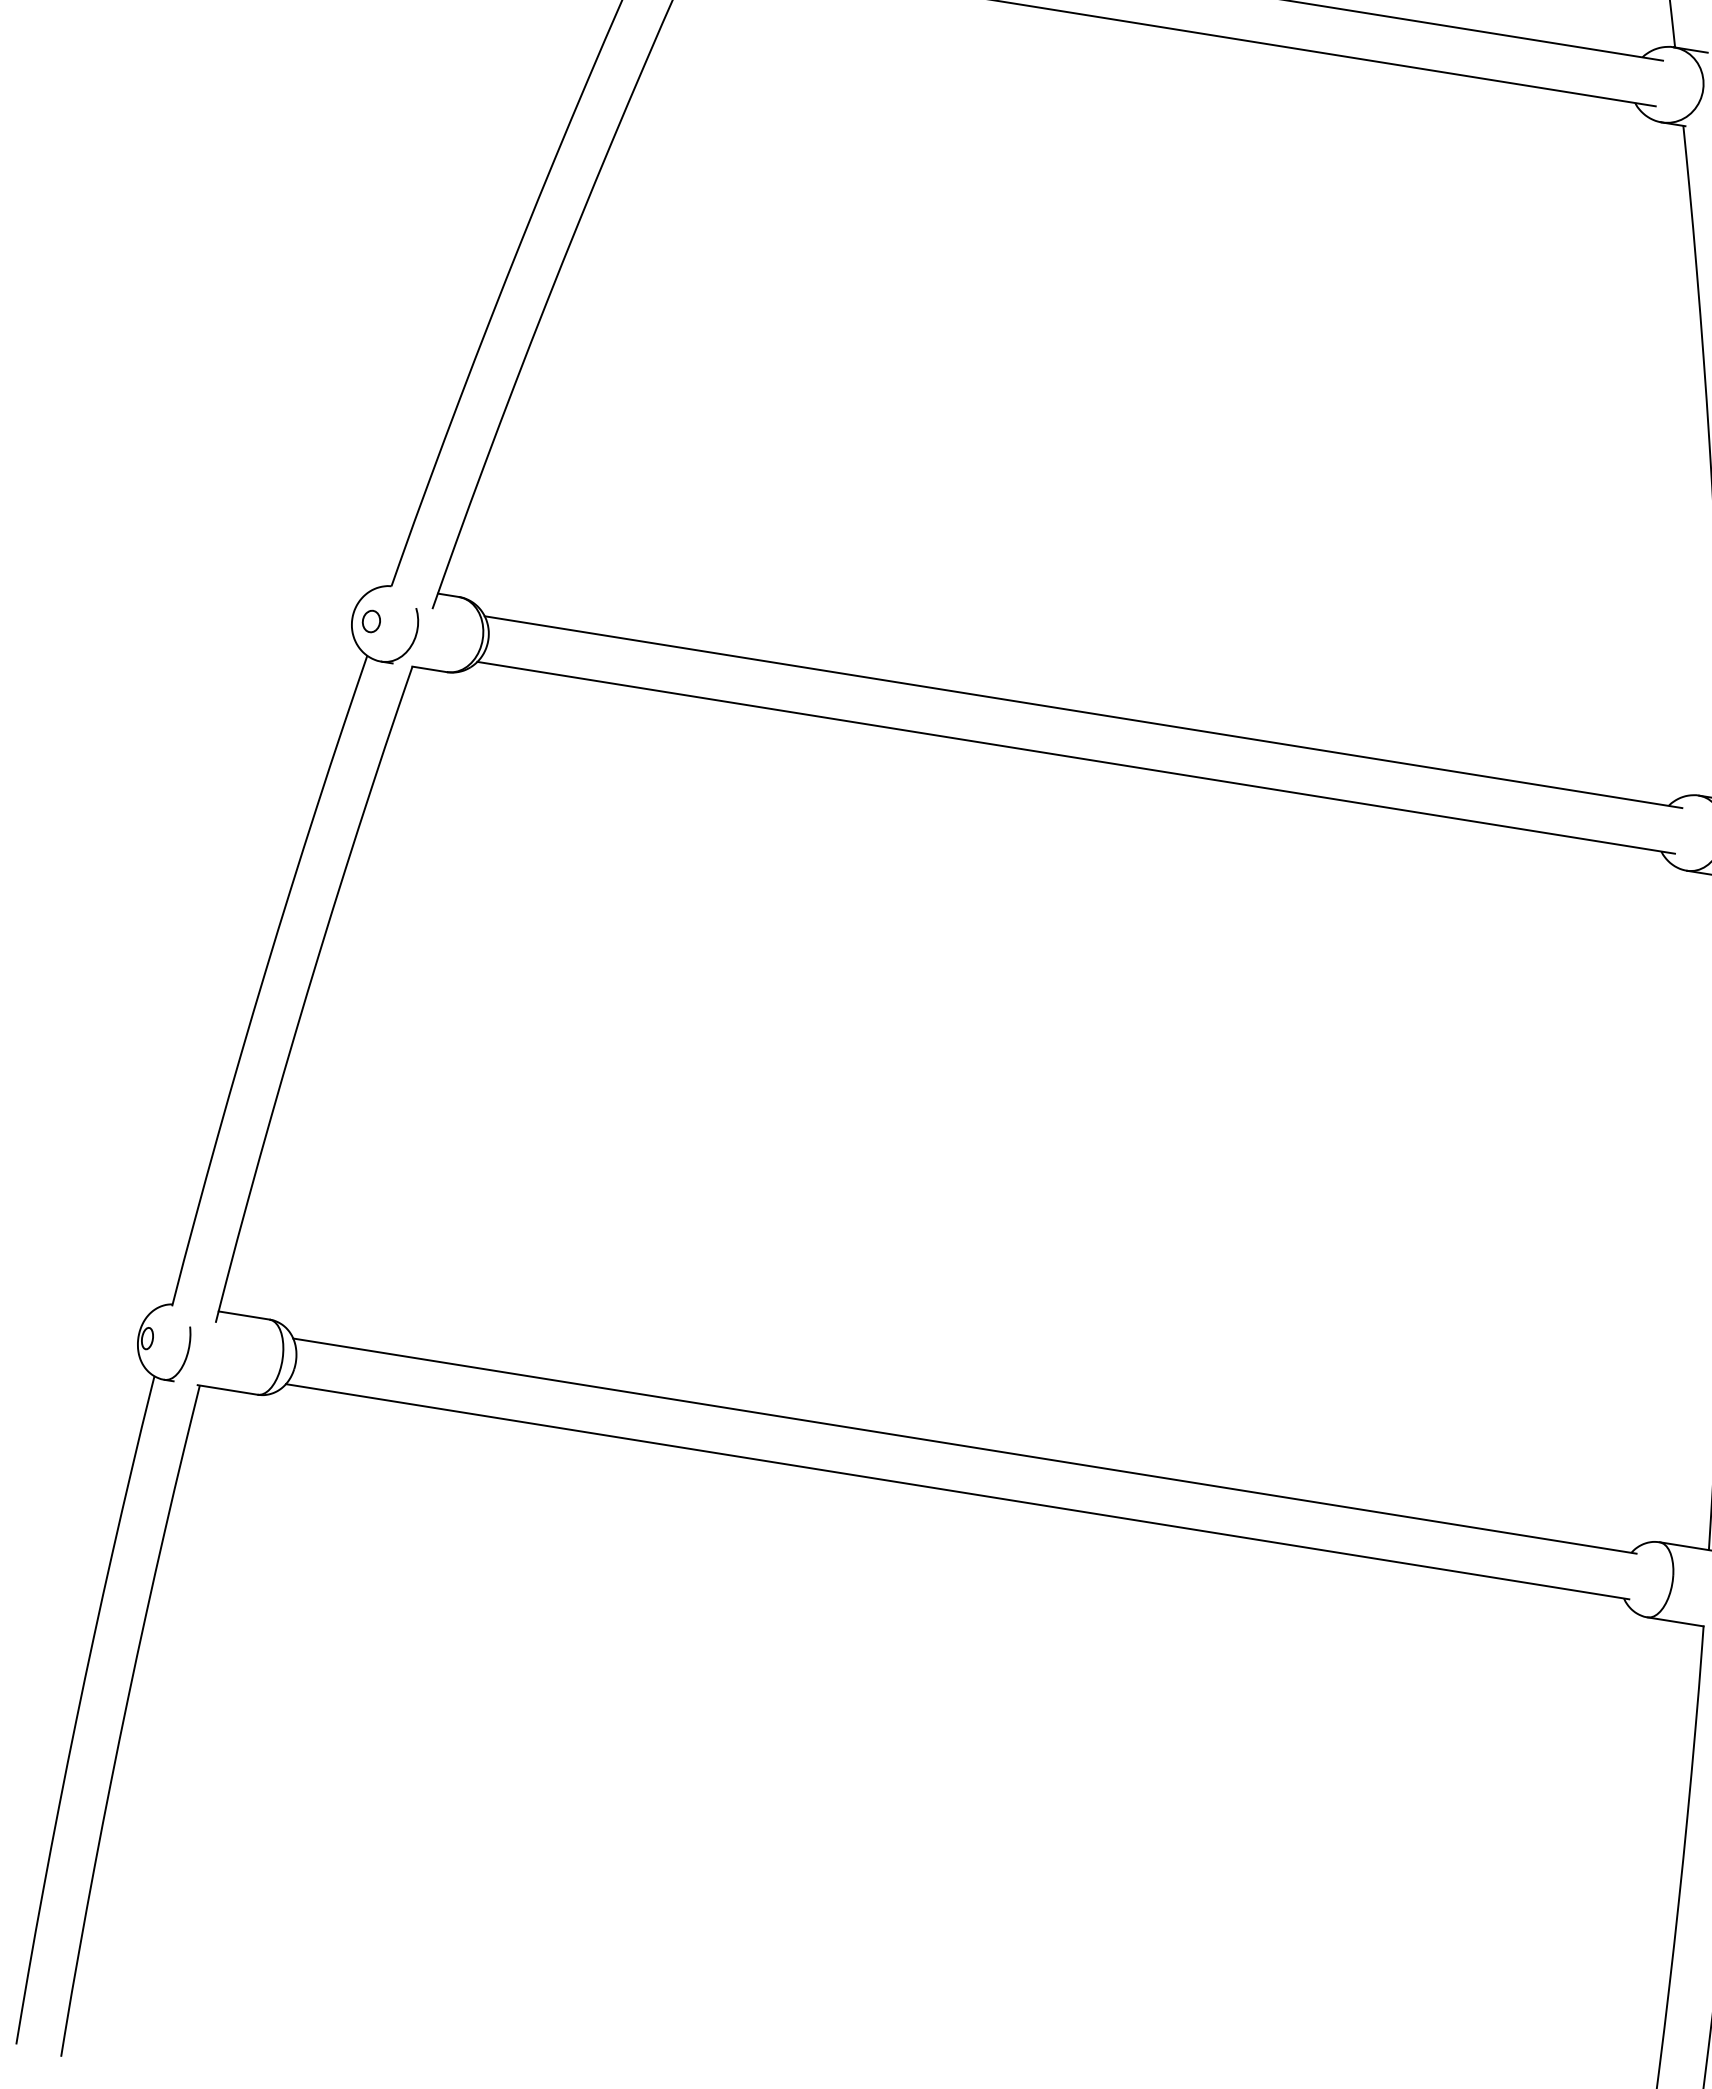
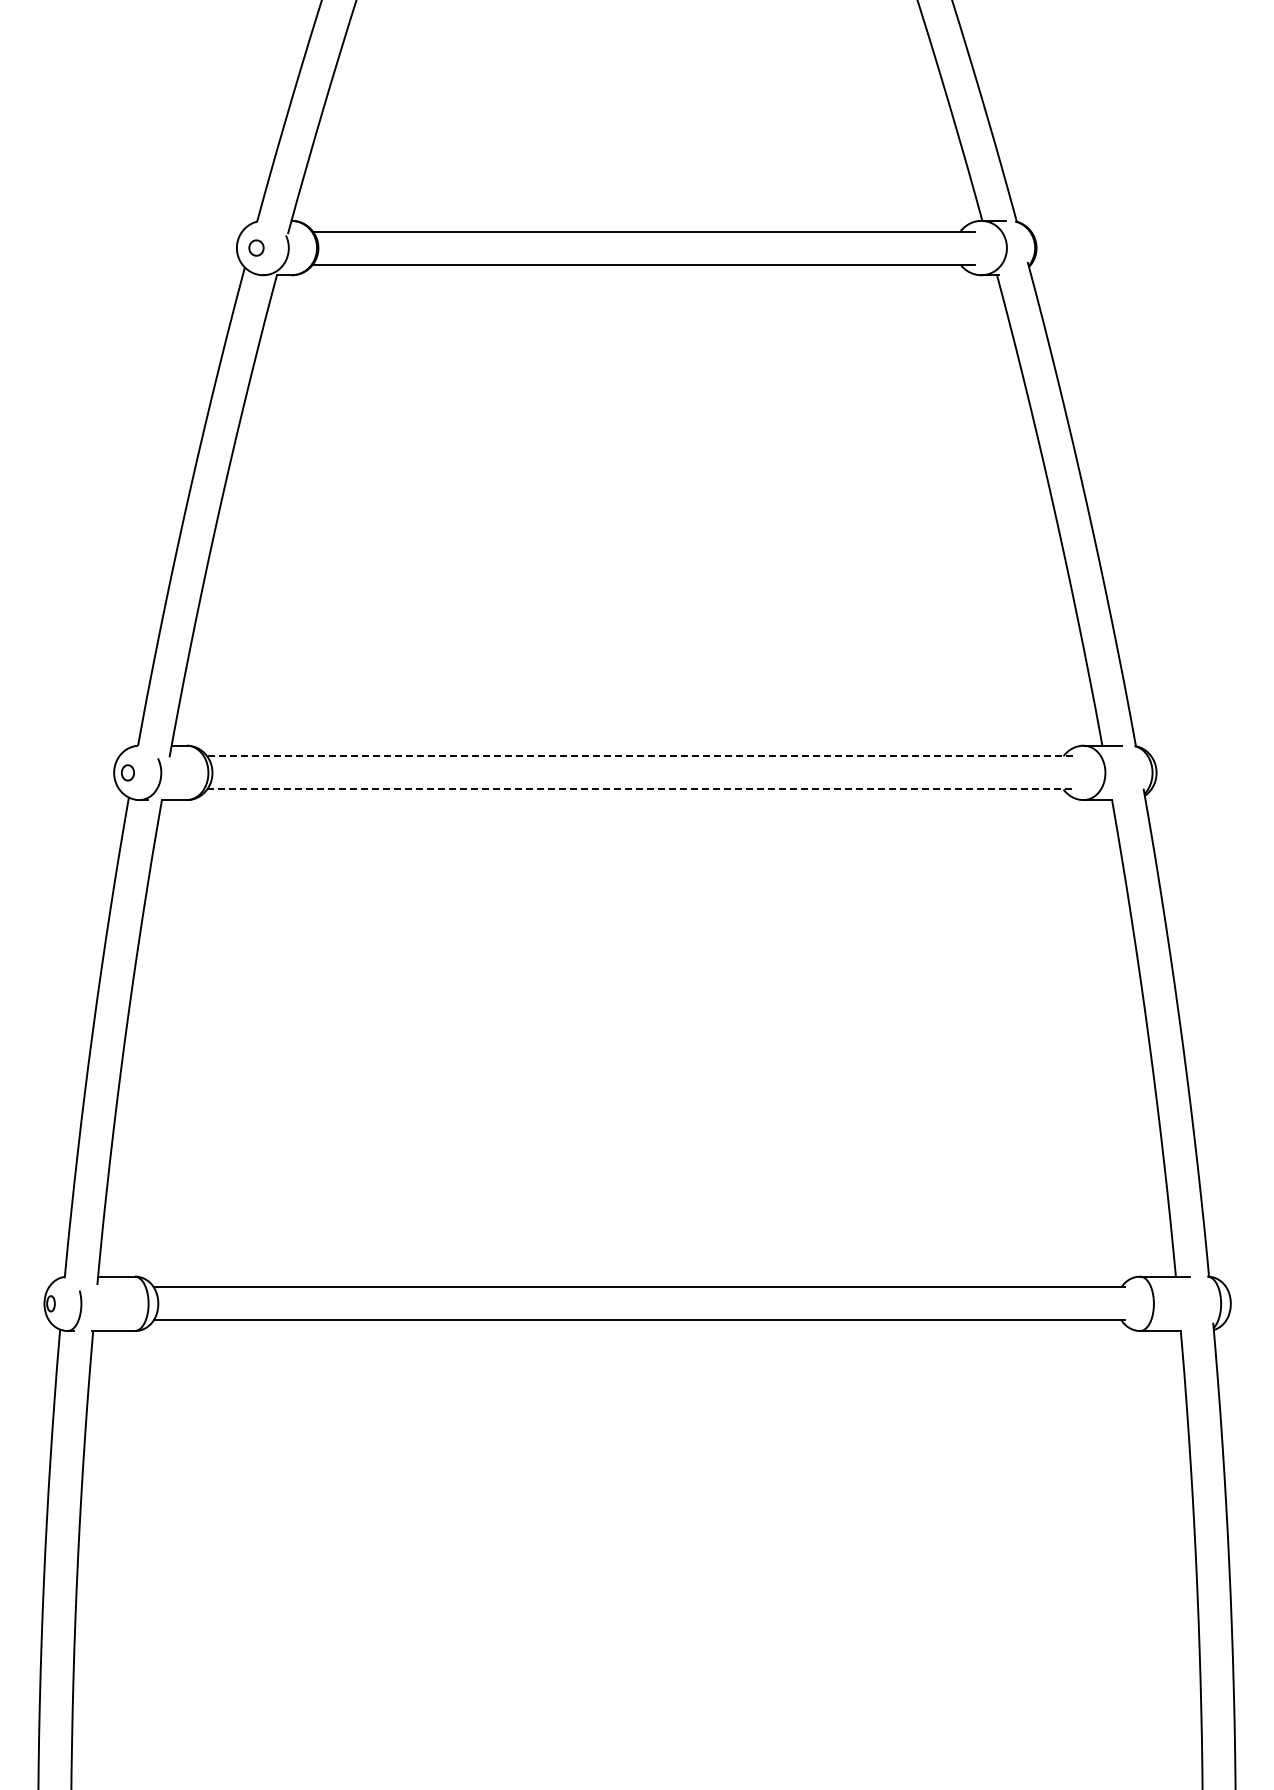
line: (1082, 712) -> (639, 756), solid -> dashed
line: (1076, 757) -> (640, 789), solid -> dashed

